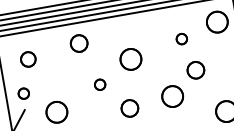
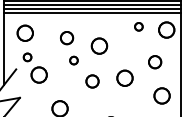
part: (181, 38) -> (138, 26), moved
circle: (79, 43) -> (67, 38), moved
circle: (27, 58) -> (24, 32), size x1.43
circle: (196, 70) -> (155, 62), moved
part: (23, 93) -> (27, 57), moved

